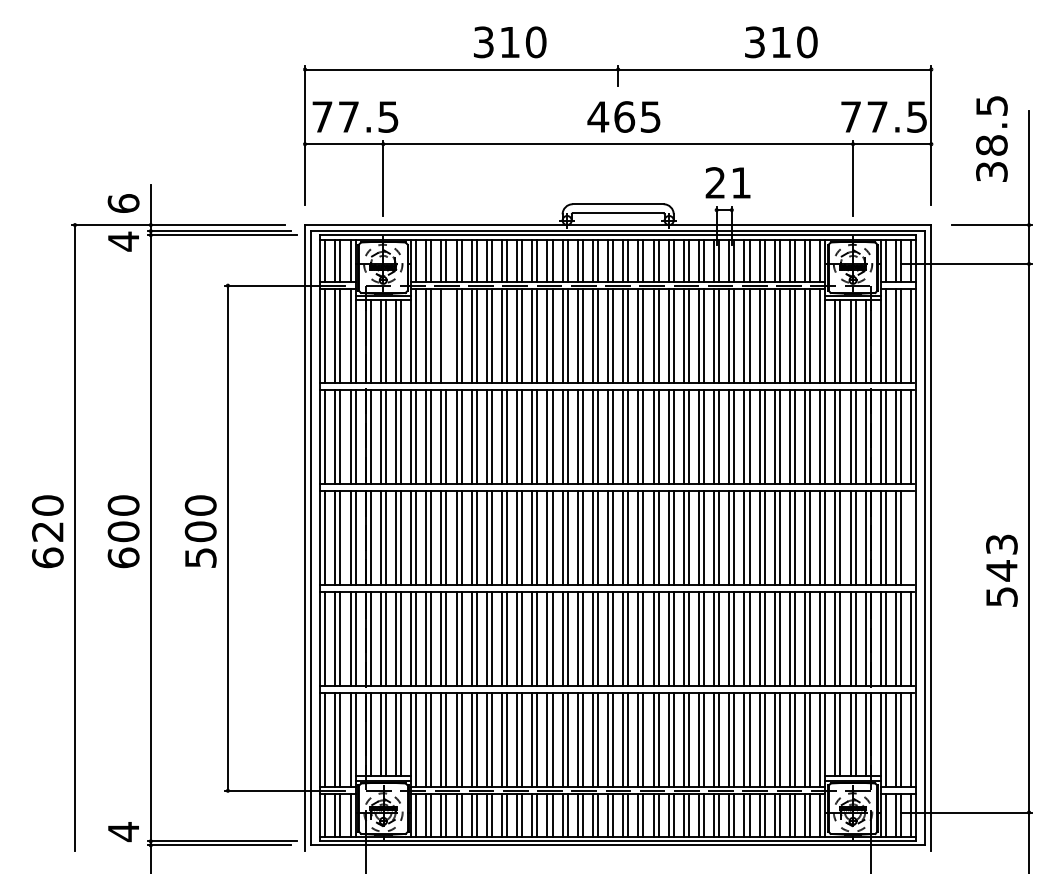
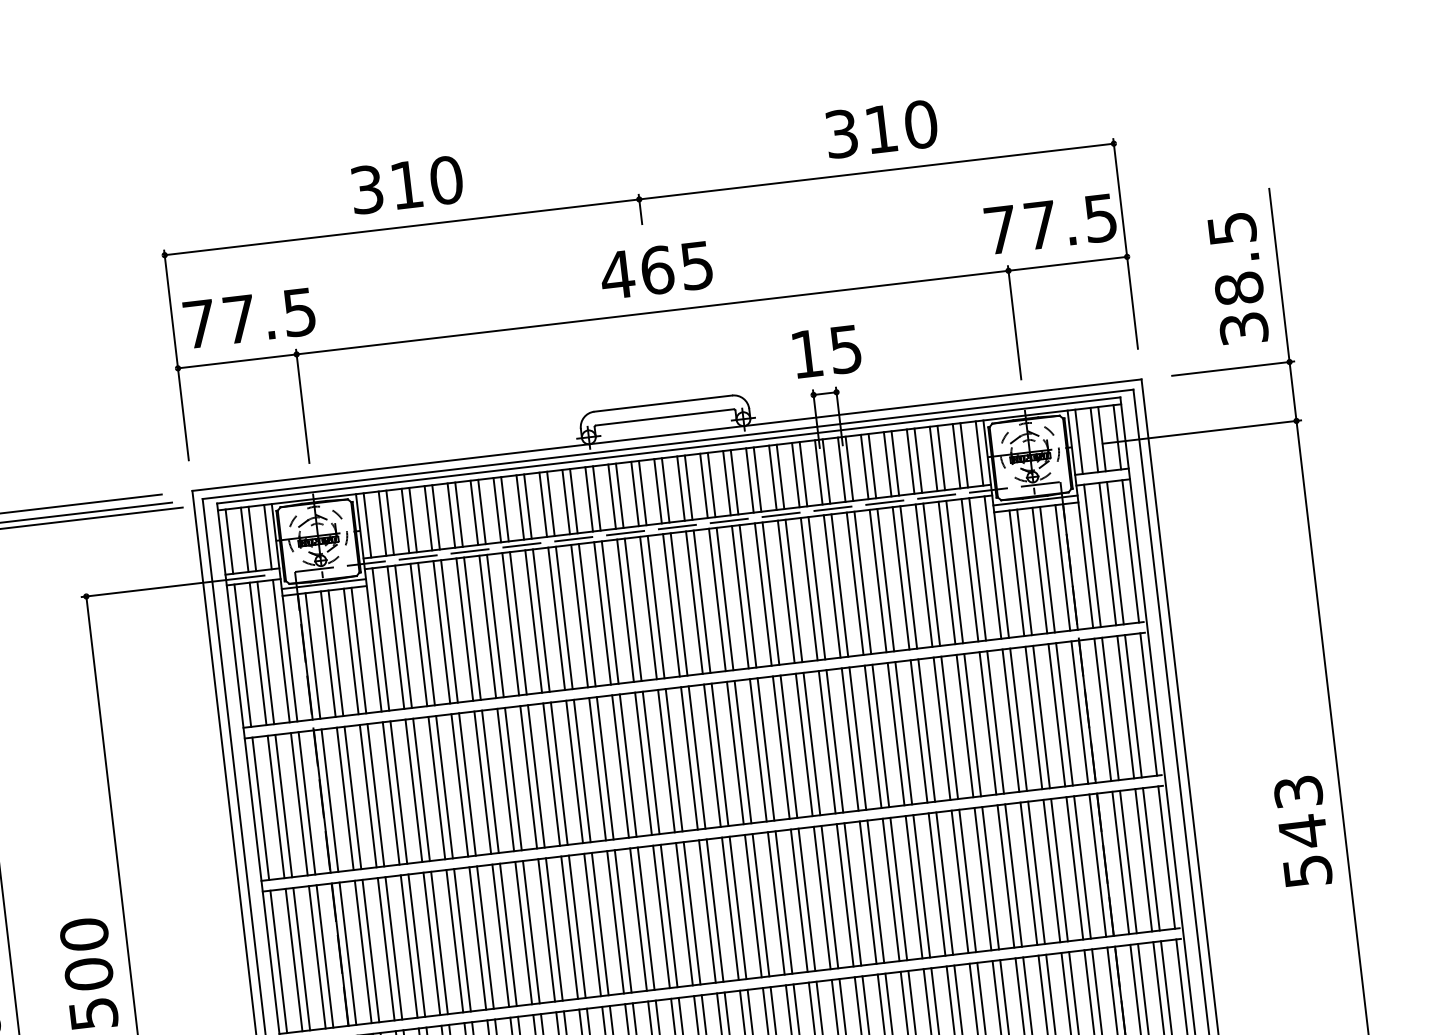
text: (510, 42) -> (407, 185), moved
text: (991, 138) -> (1237, 278), moved
text: (727, 182) -> (825, 351), 21 -> 15
line: (446, 336) -> (426, 634), added
line: (911, 538) -> (1167, 857), added
text: (1001, 570) -> (1302, 831), moved

